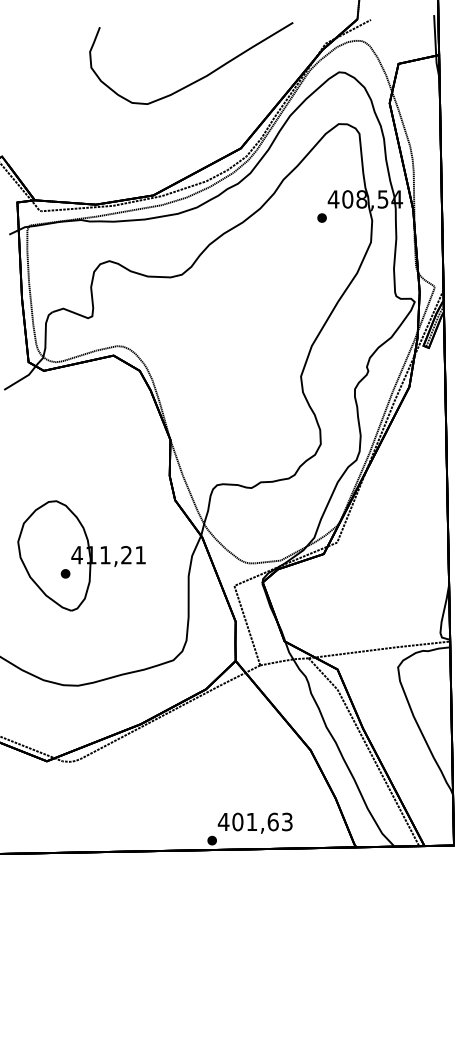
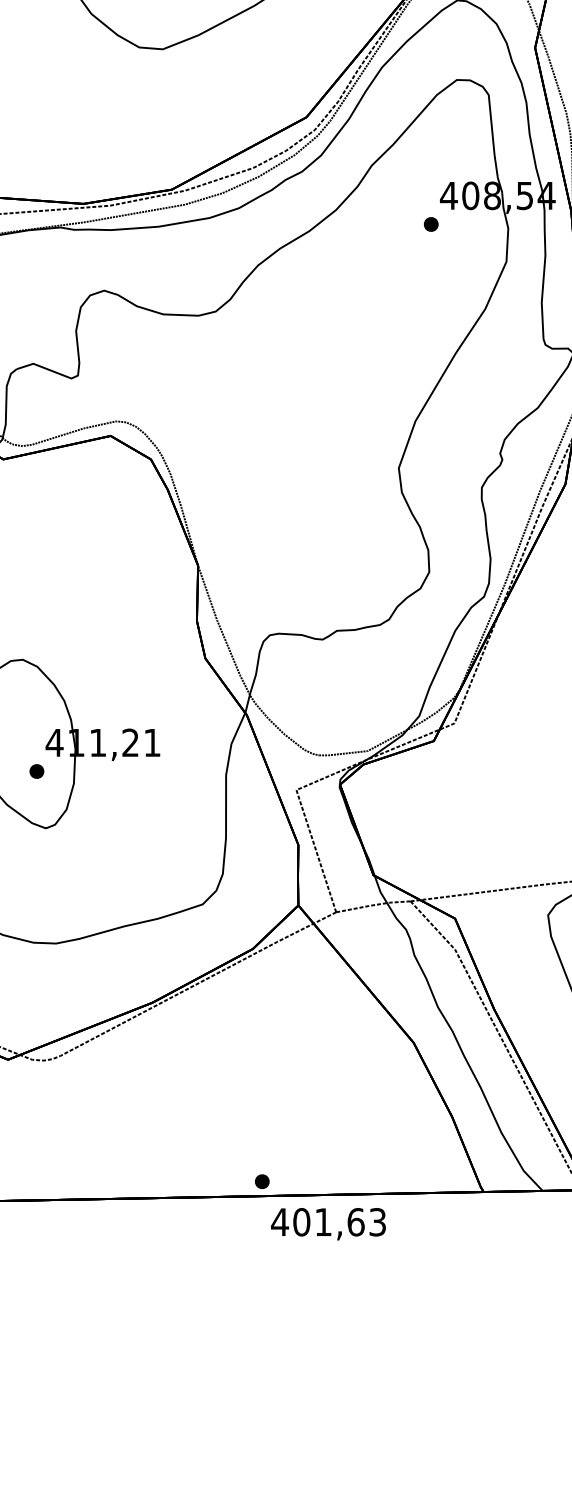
text: (254, 822) -> (327, 1222), moved

